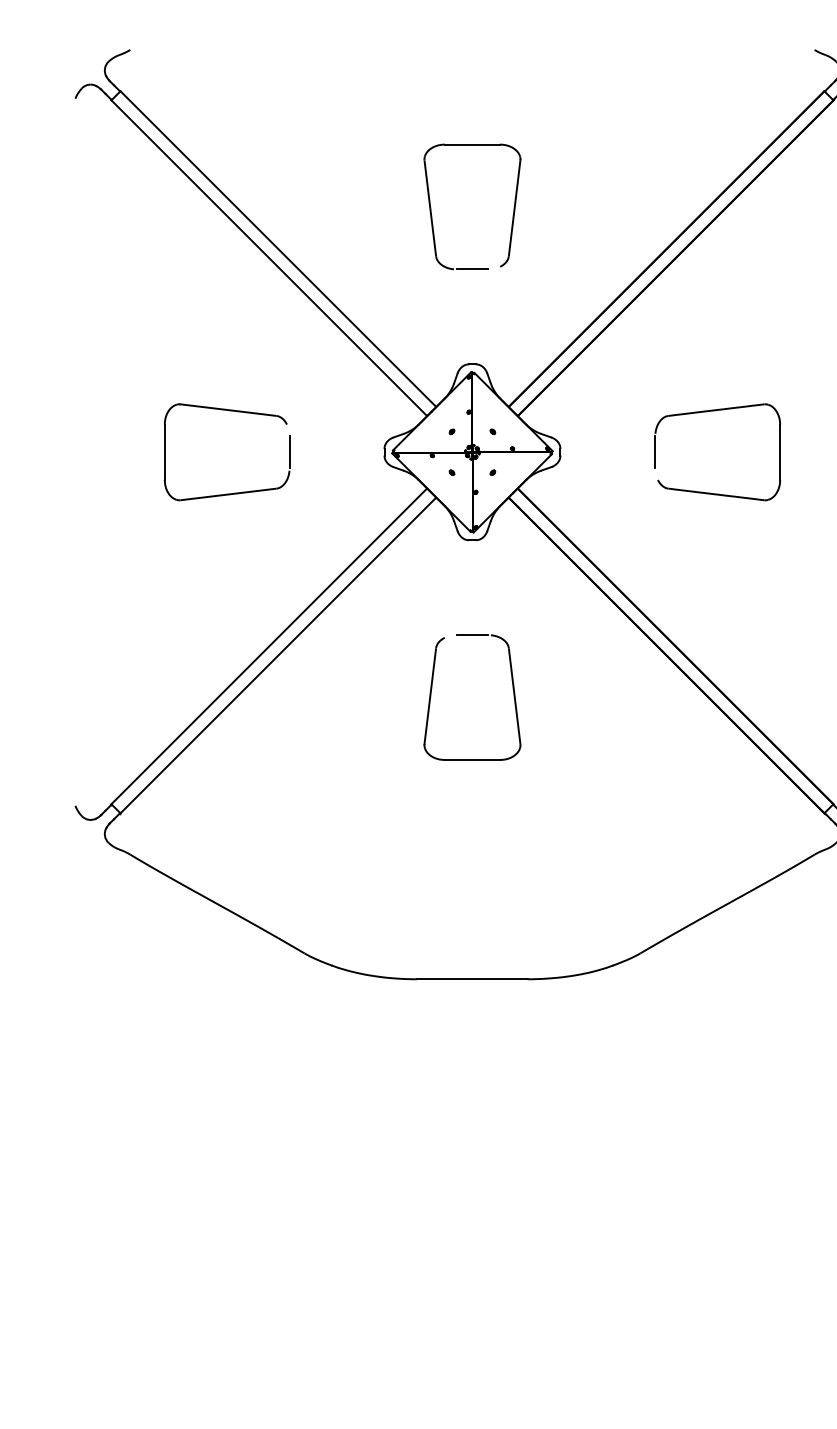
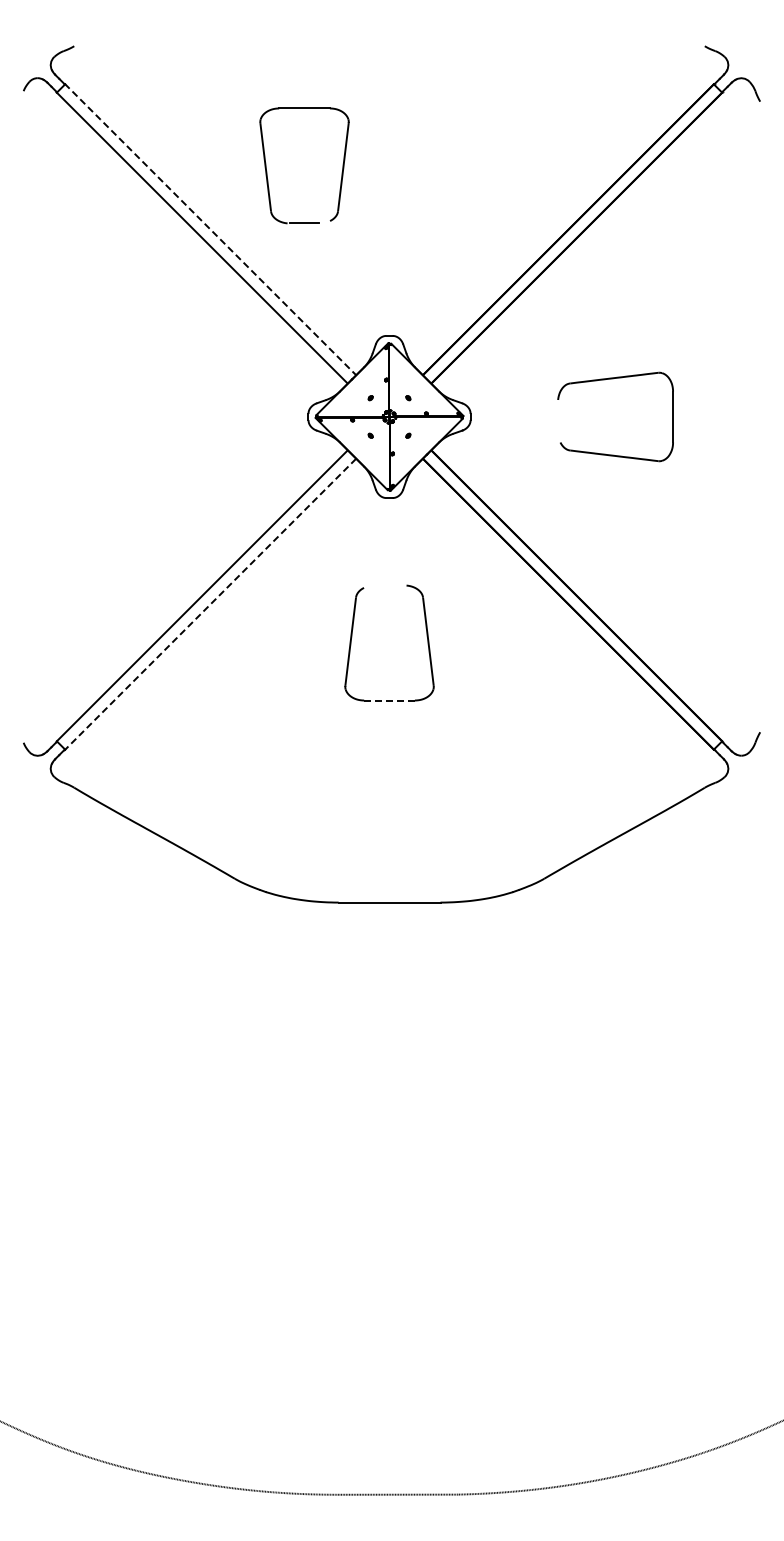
part: (432, 213) -> (267, 171), moved
line: (278, 248) -> (210, 229), solid -> dashed
part: (229, 411) -> (165, 379), removed
line: (655, 451) -> (558, 416), removed
line: (472, 635) -> (389, 585), removed
line: (279, 654) -> (211, 603), solid -> dashed
line: (472, 759) -> (389, 700), solid -> dashed

